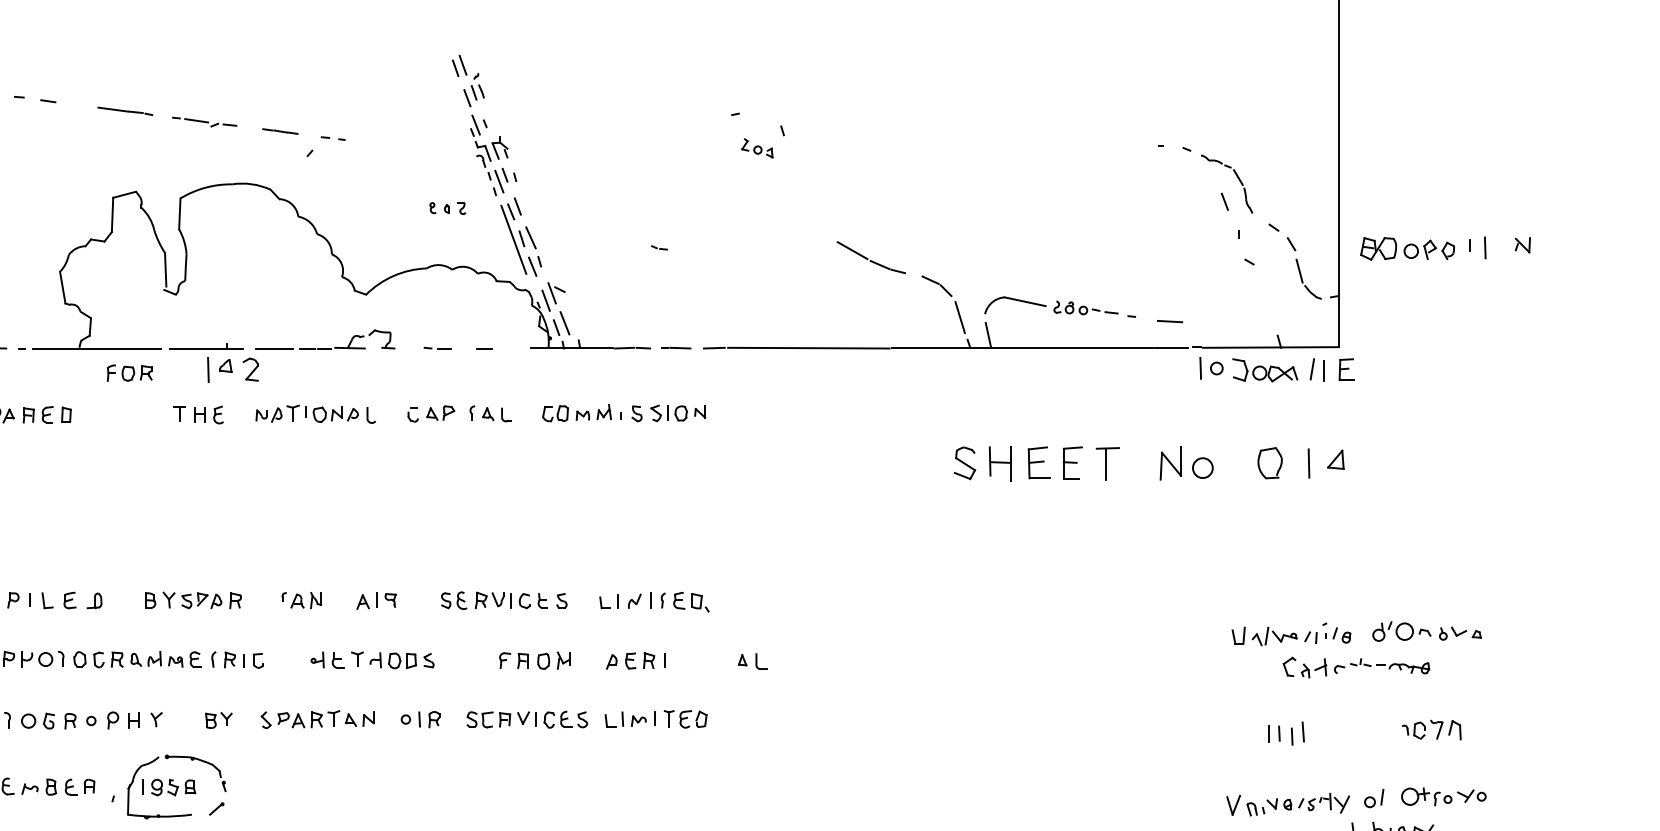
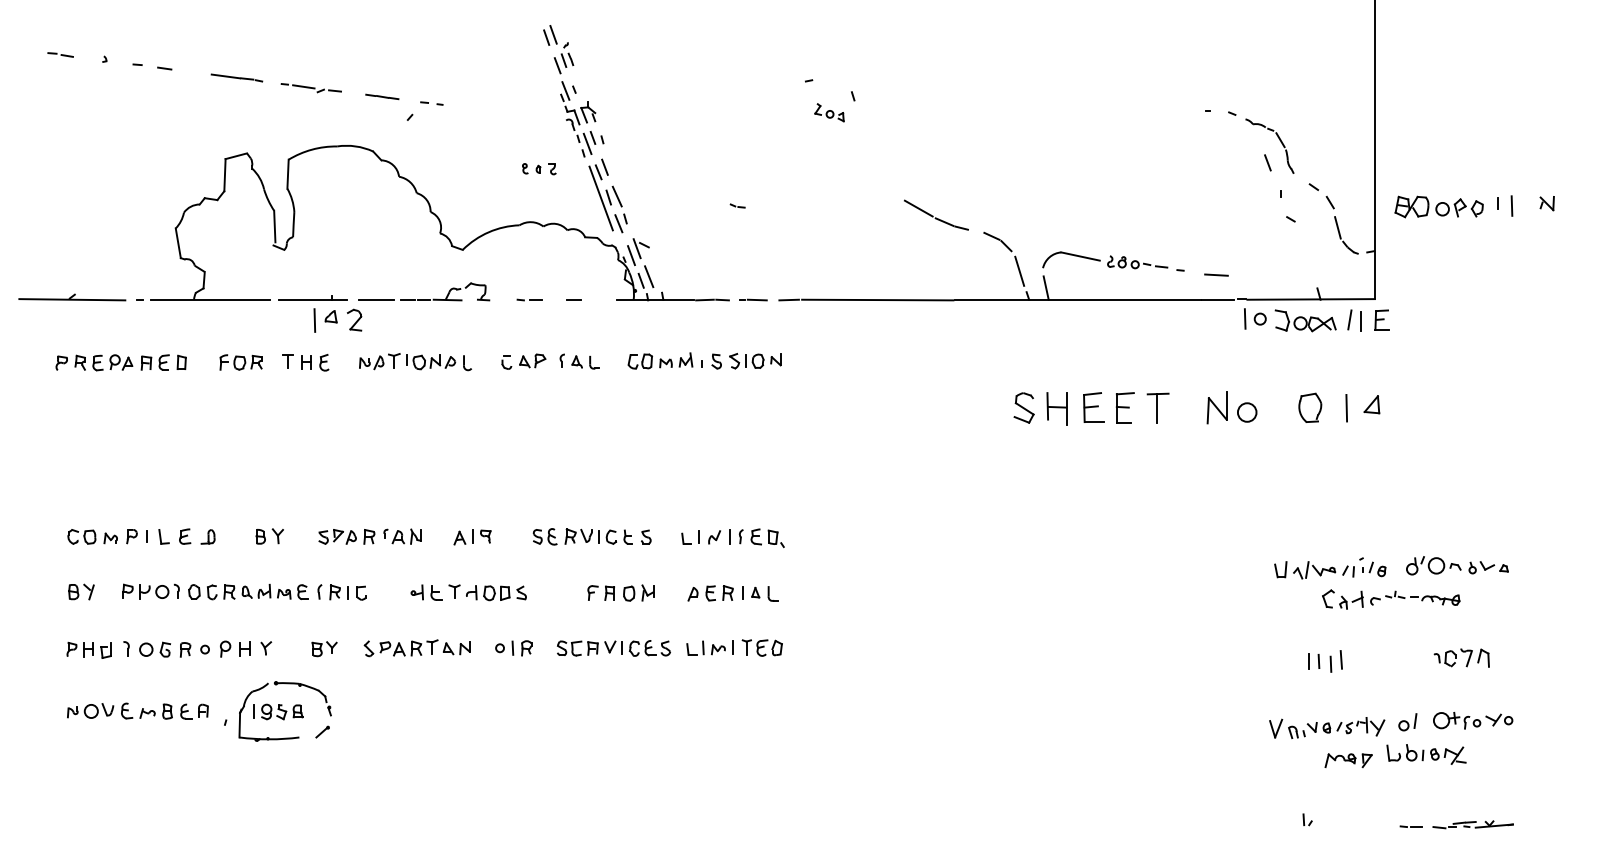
part: (129, 373) -> (240, 362), moved
part: (211, 600) -> (346, 536), moved
part: (751, 661) -> (764, 593), moved

